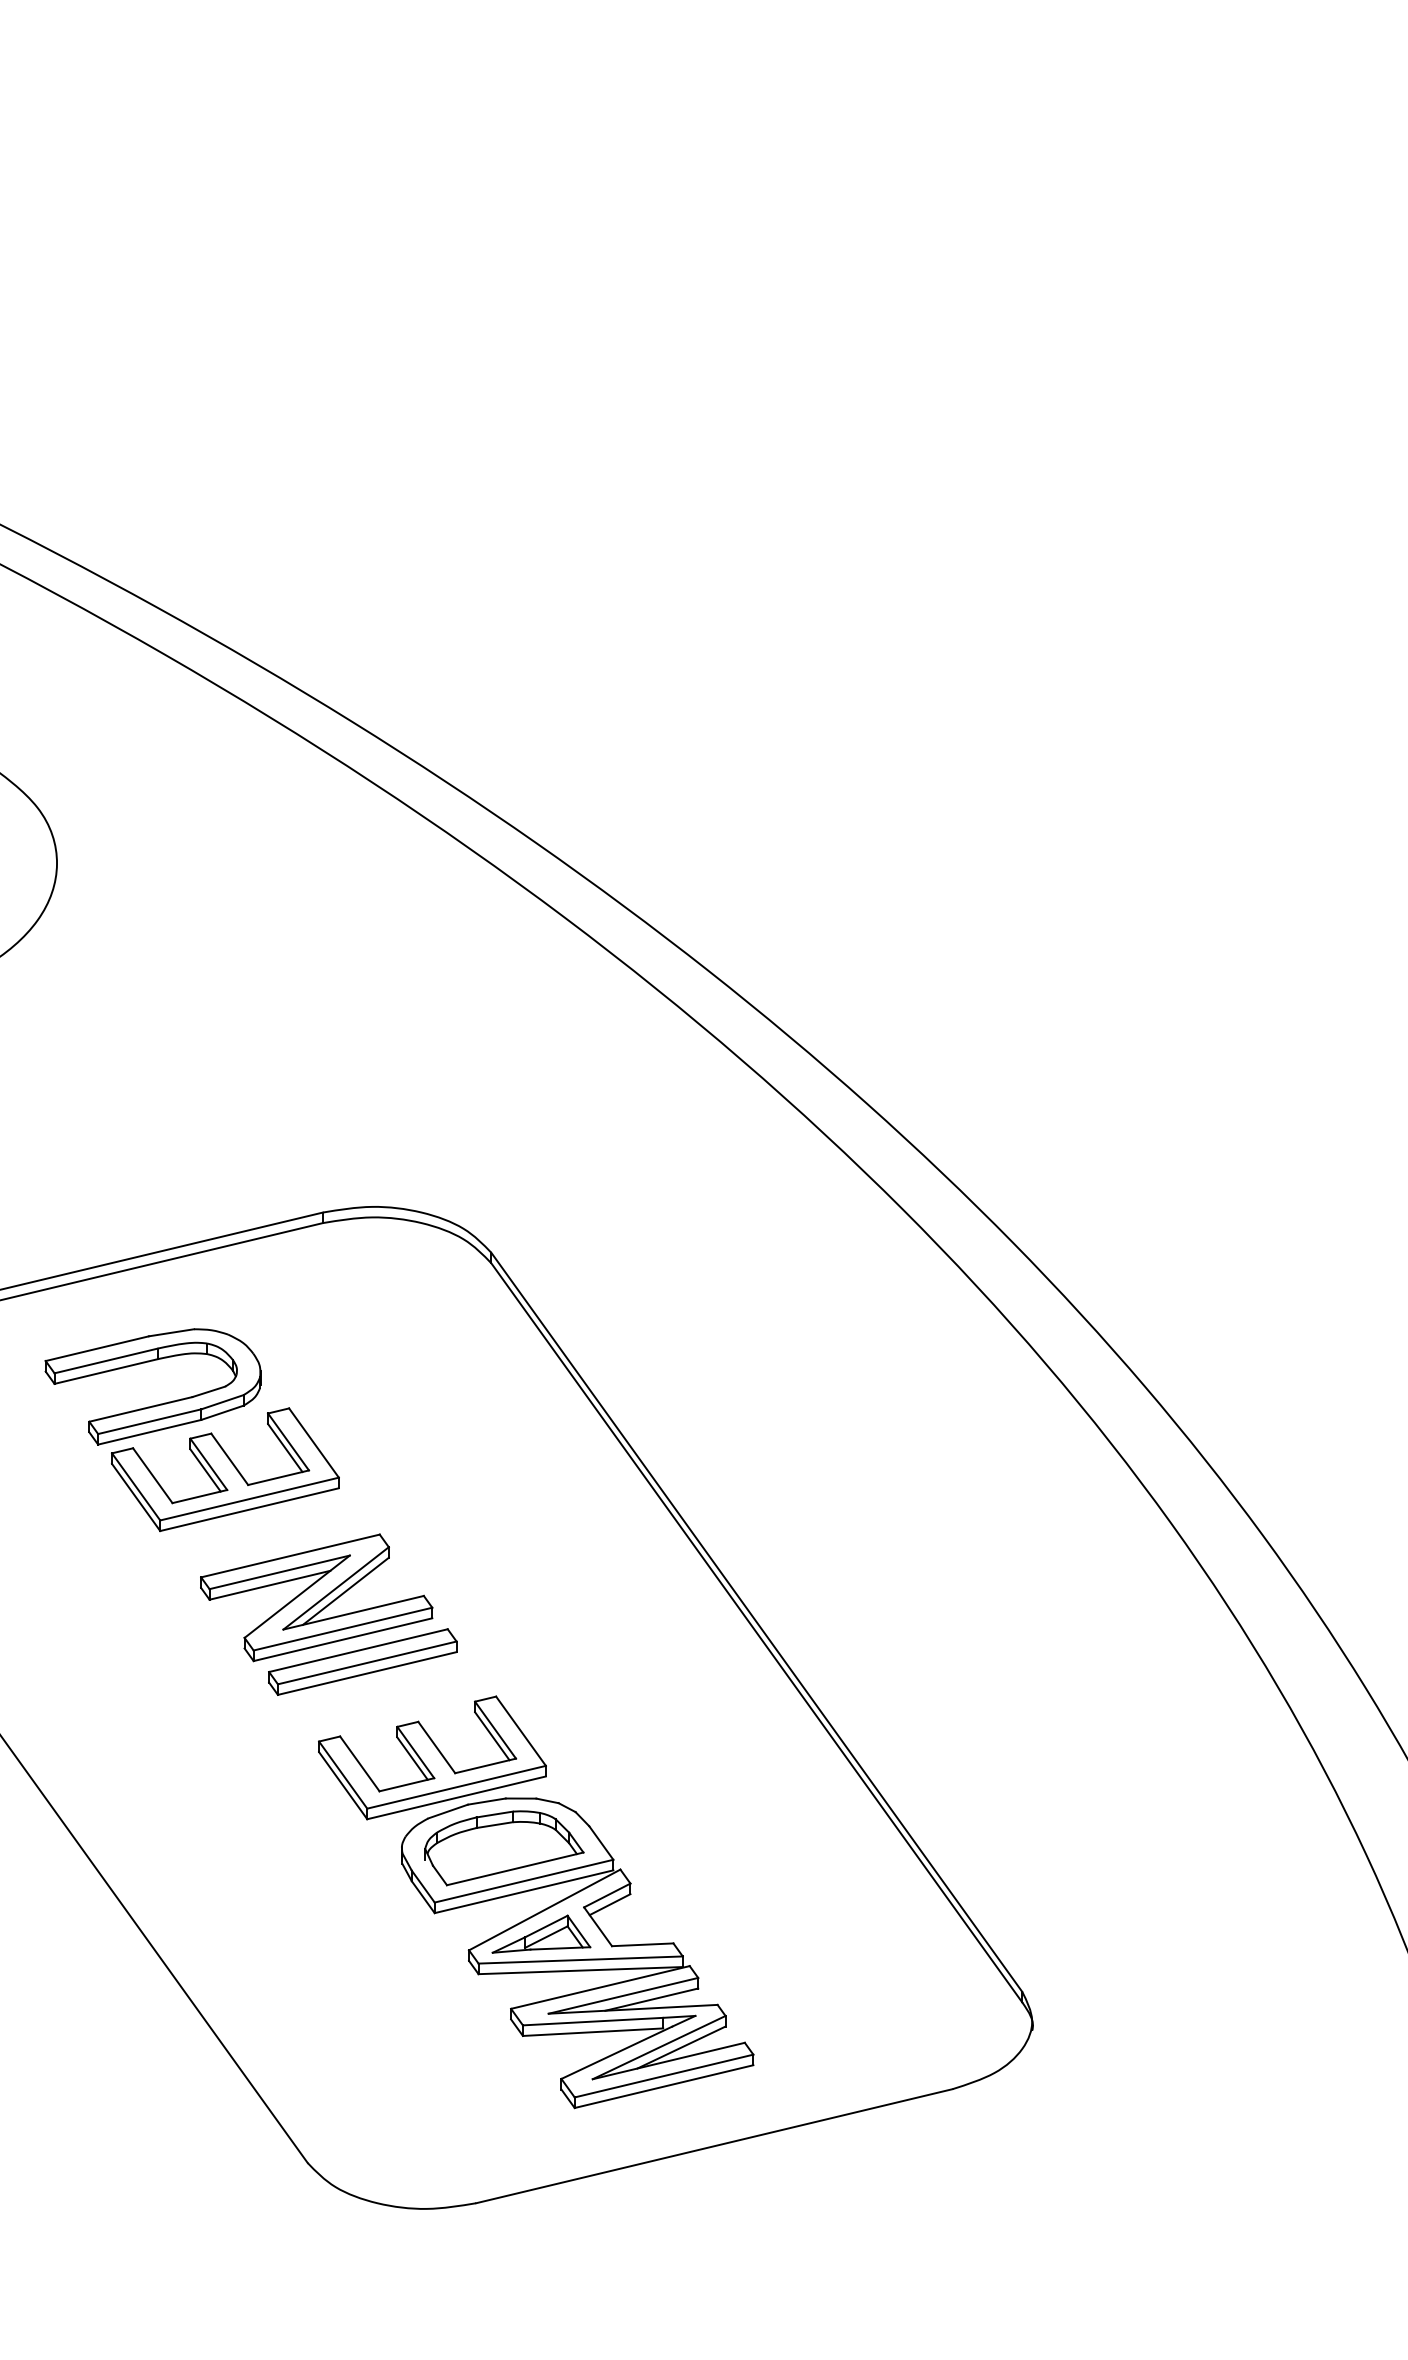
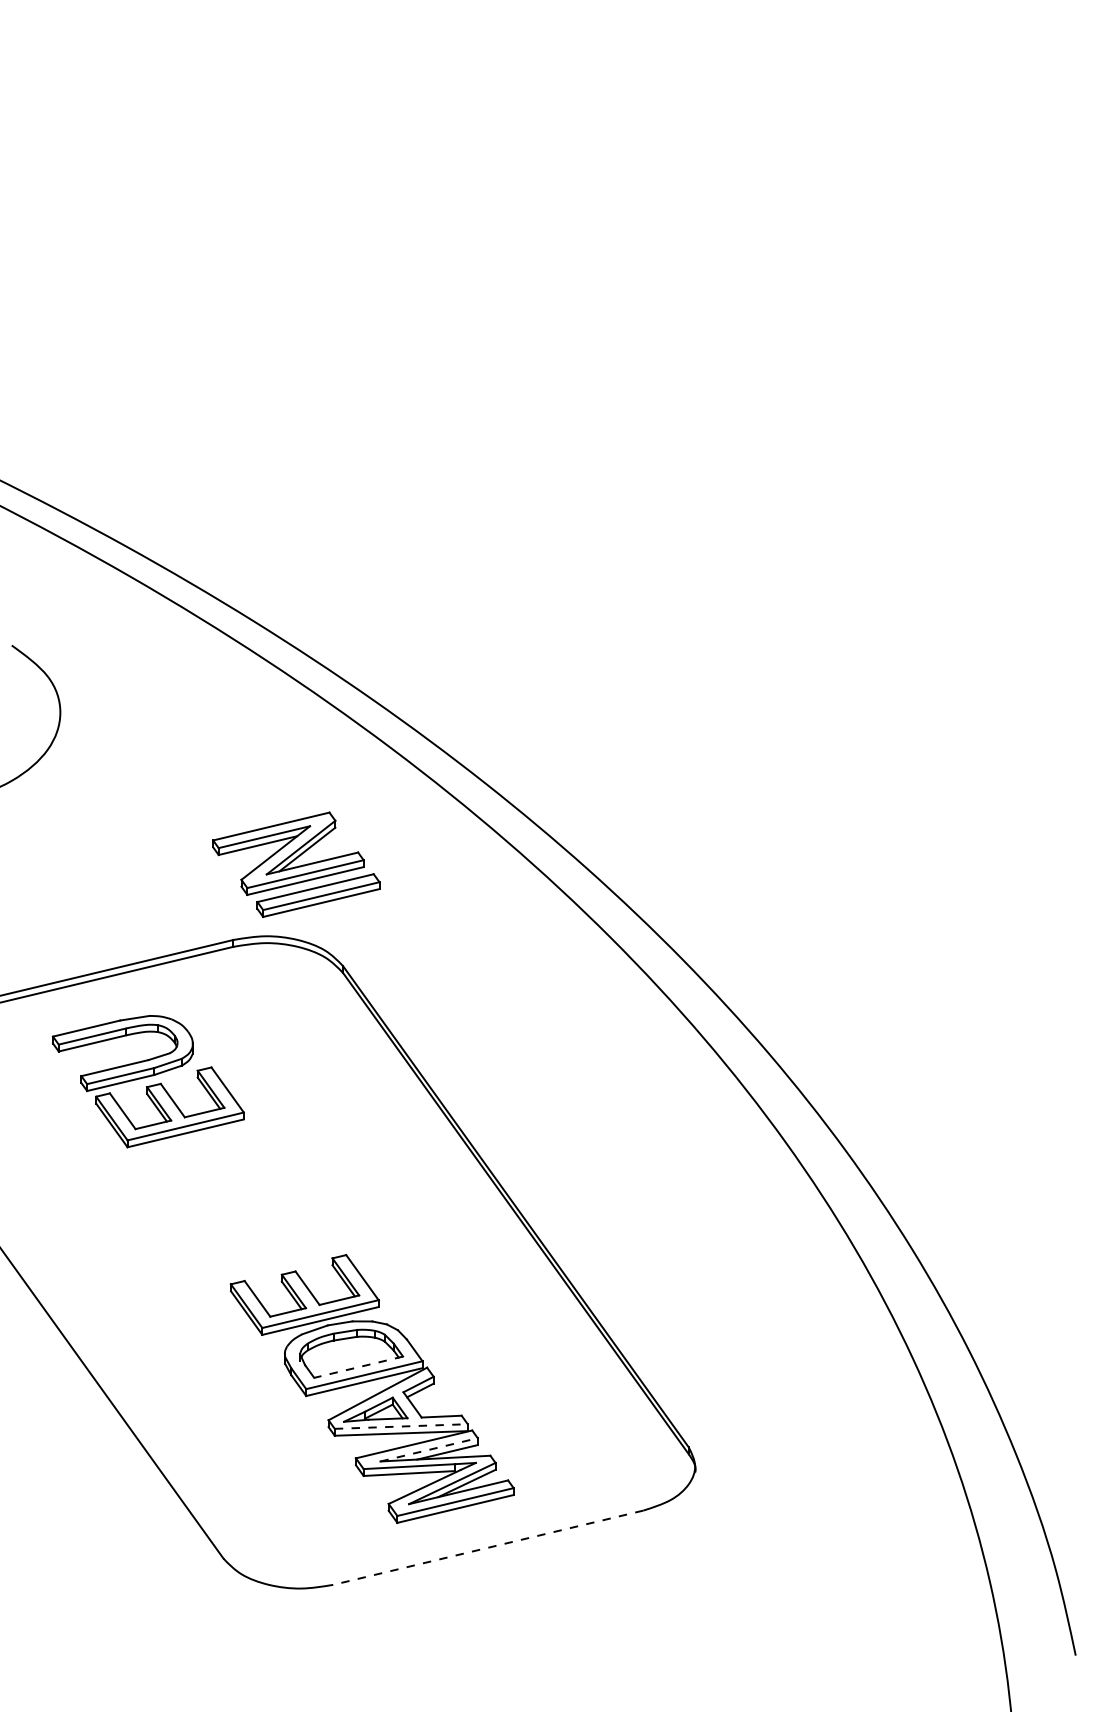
part: (329, 1614) -> (296, 864), moved
line: (514, 1869) -> (358, 1367), solid -> dashed
line: (581, 1959) -> (401, 1426), solid -> dashed
line: (624, 1995) -> (429, 1449), solid -> dashed
line: (713, 2145) -> (487, 1547), solid -> dashed

